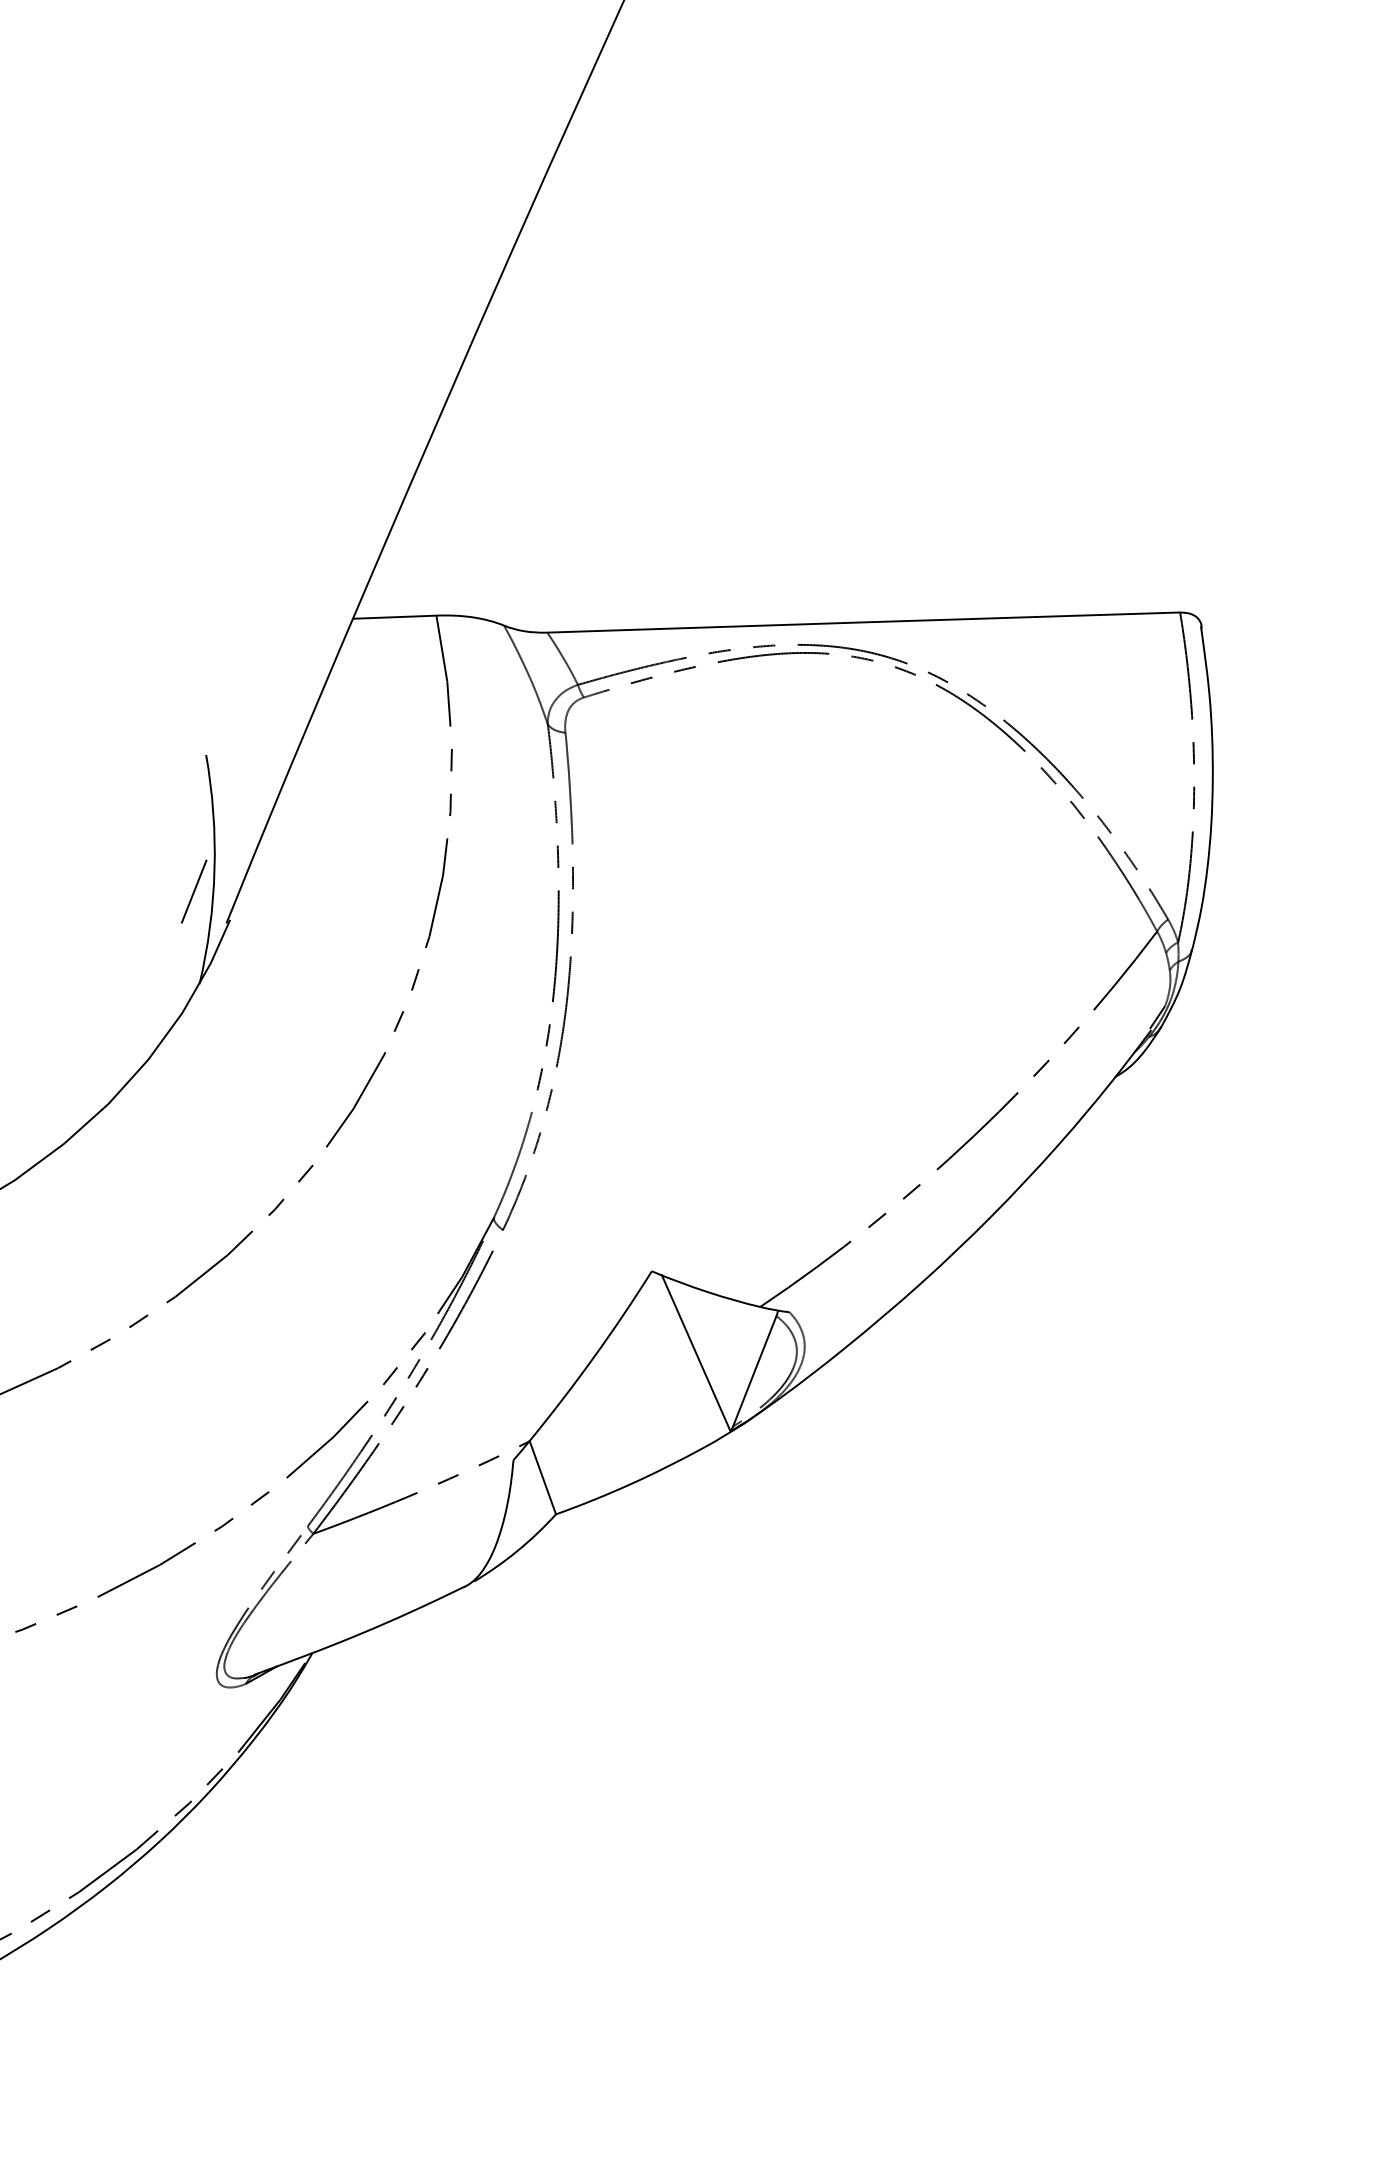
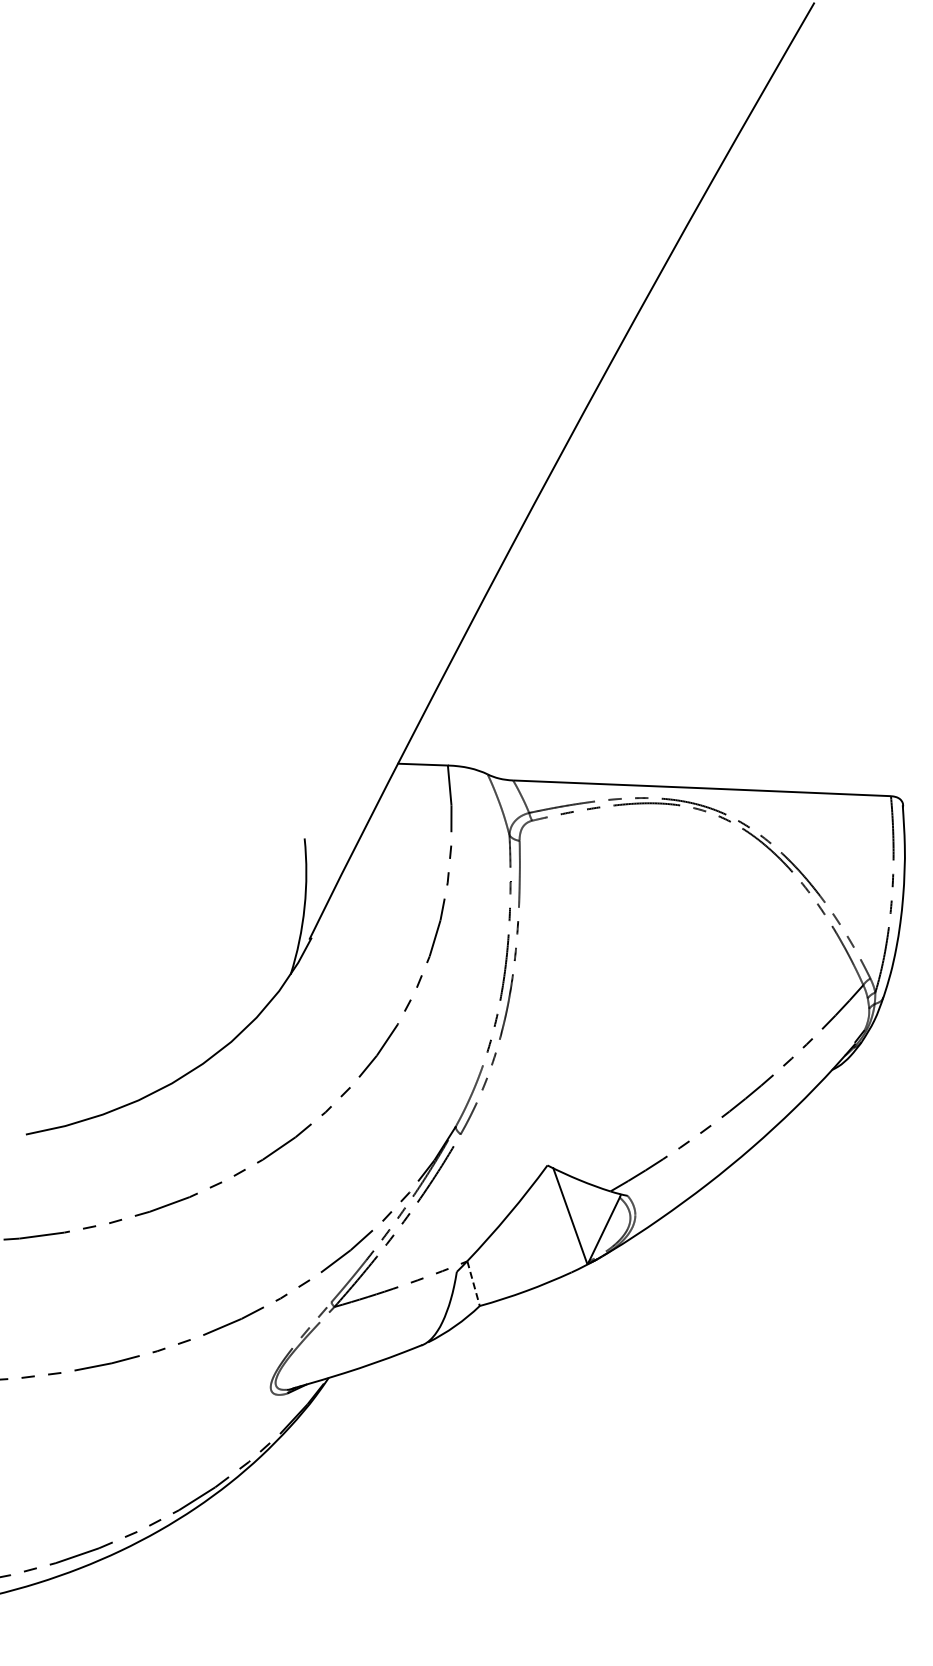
line: (194, 891) -> (291, 919), removed
line: (542, 1479) -> (473, 1284), solid -> dashed

